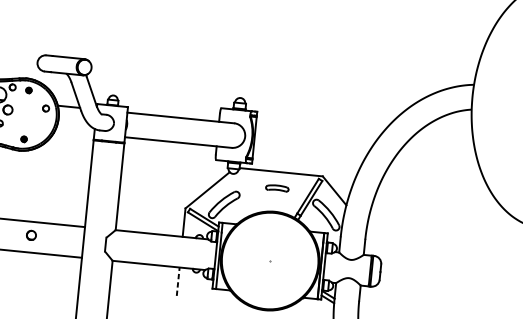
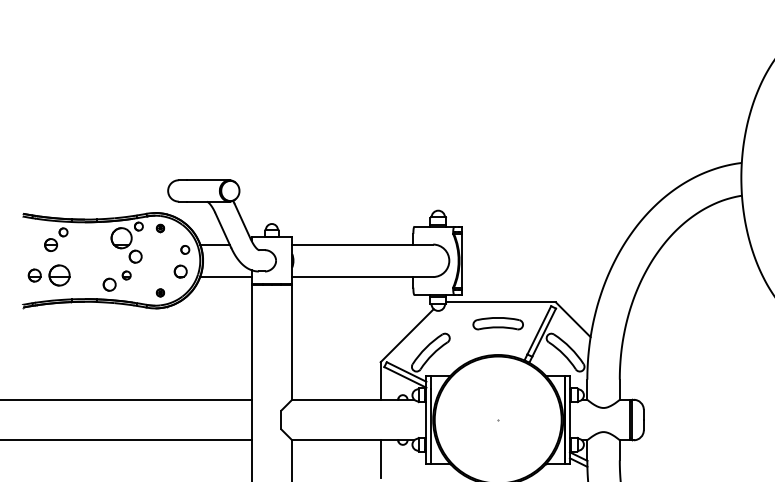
line: (74, 132) -> (225, 277), added
part: (276, 187) -> (497, 323), size x1.67
circle: (31, 235) -> (180, 271), moved
line: (178, 282) -> (380, 459), dashed -> solid

